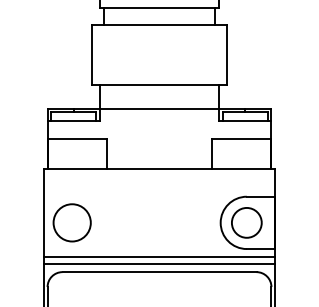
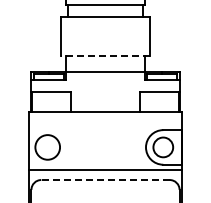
line: (159, 85) -> (105, 56), solid -> dashed
line: (159, 263) -> (105, 174), removed
line: (159, 272) -> (105, 180), solid -> dashed

